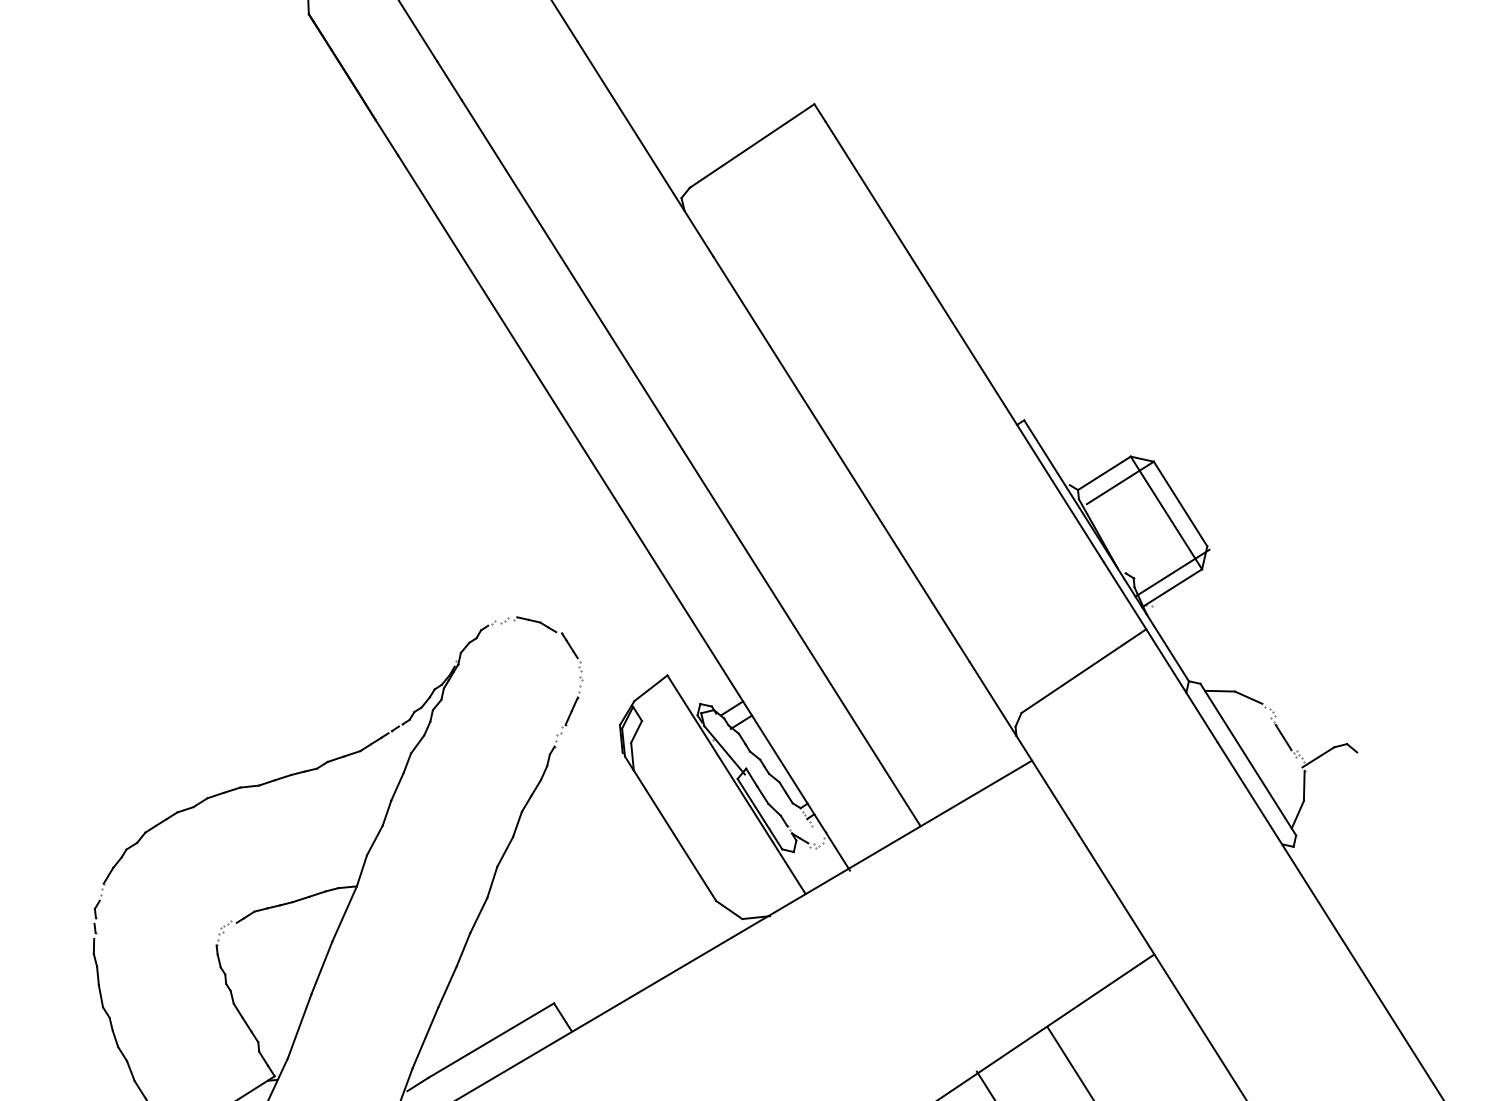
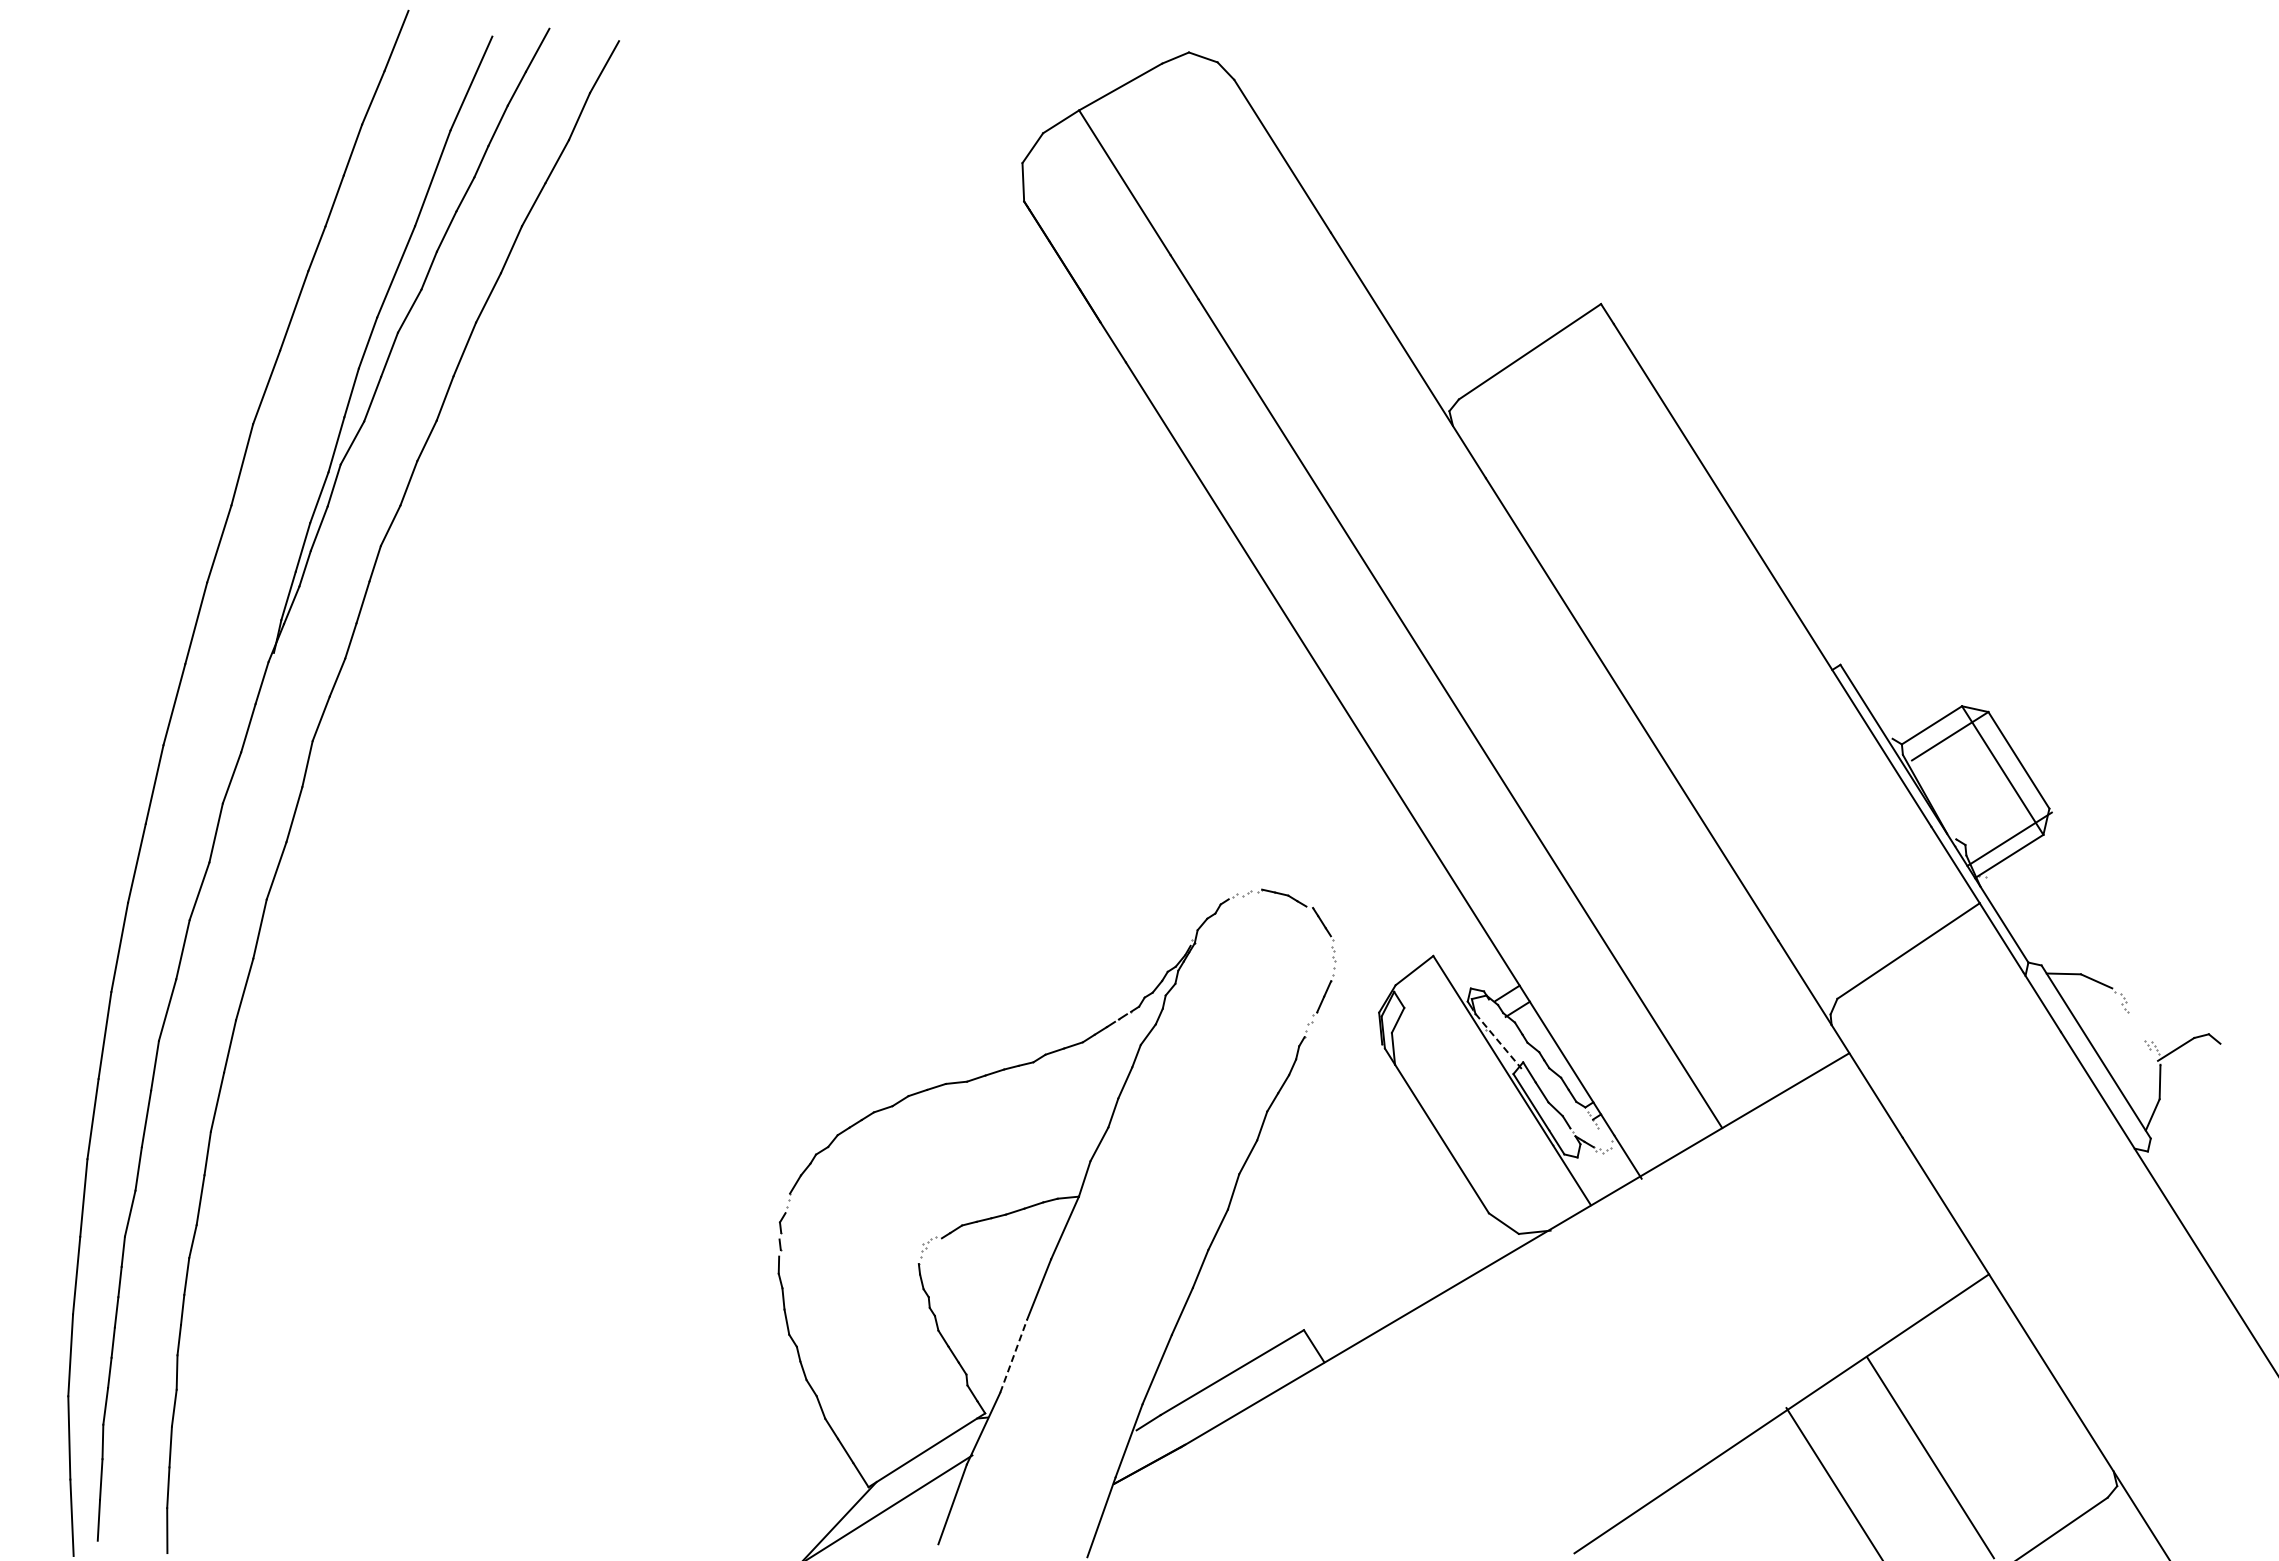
line: (1283, 737) -> (2136, 1026), removed
line: (724, 750) -> (1498, 1041), solid -> dashed
line: (299, 1025) -> (1013, 1355), solid -> dashed

